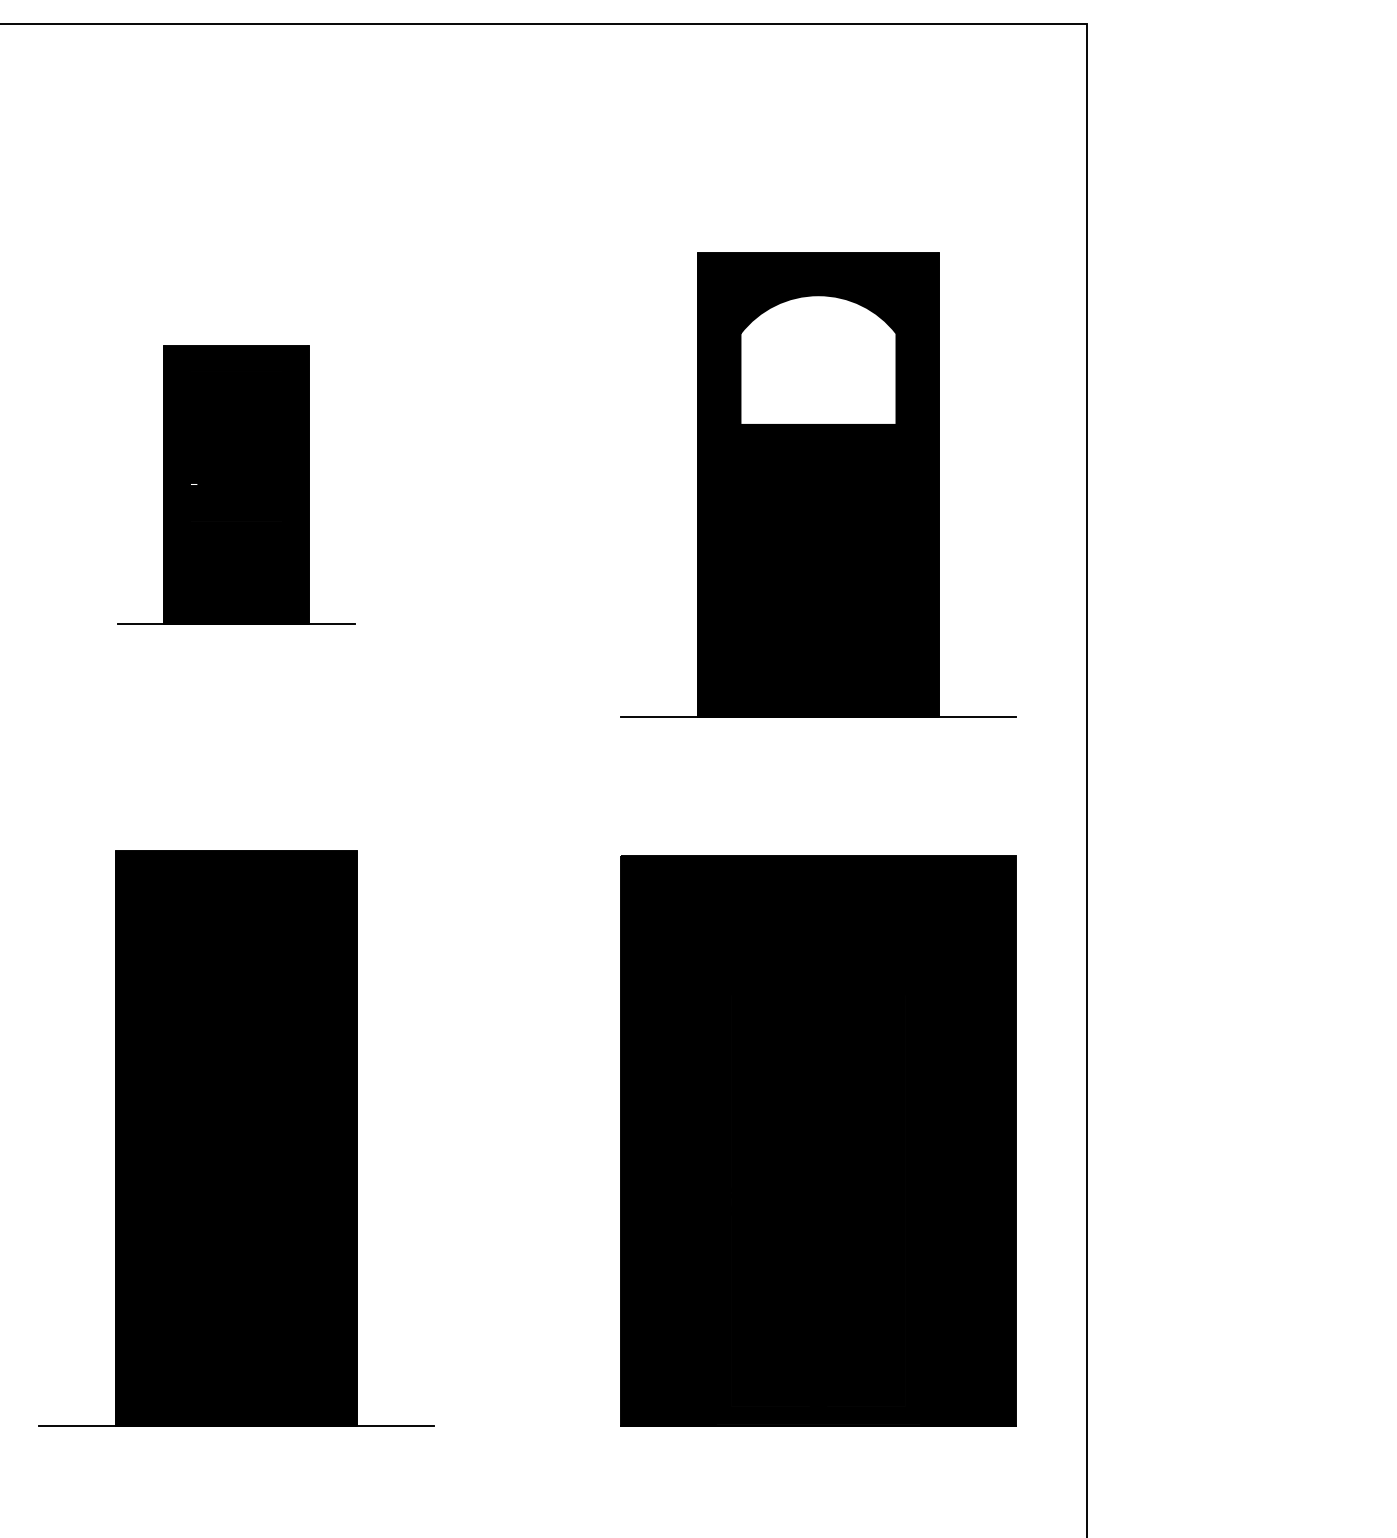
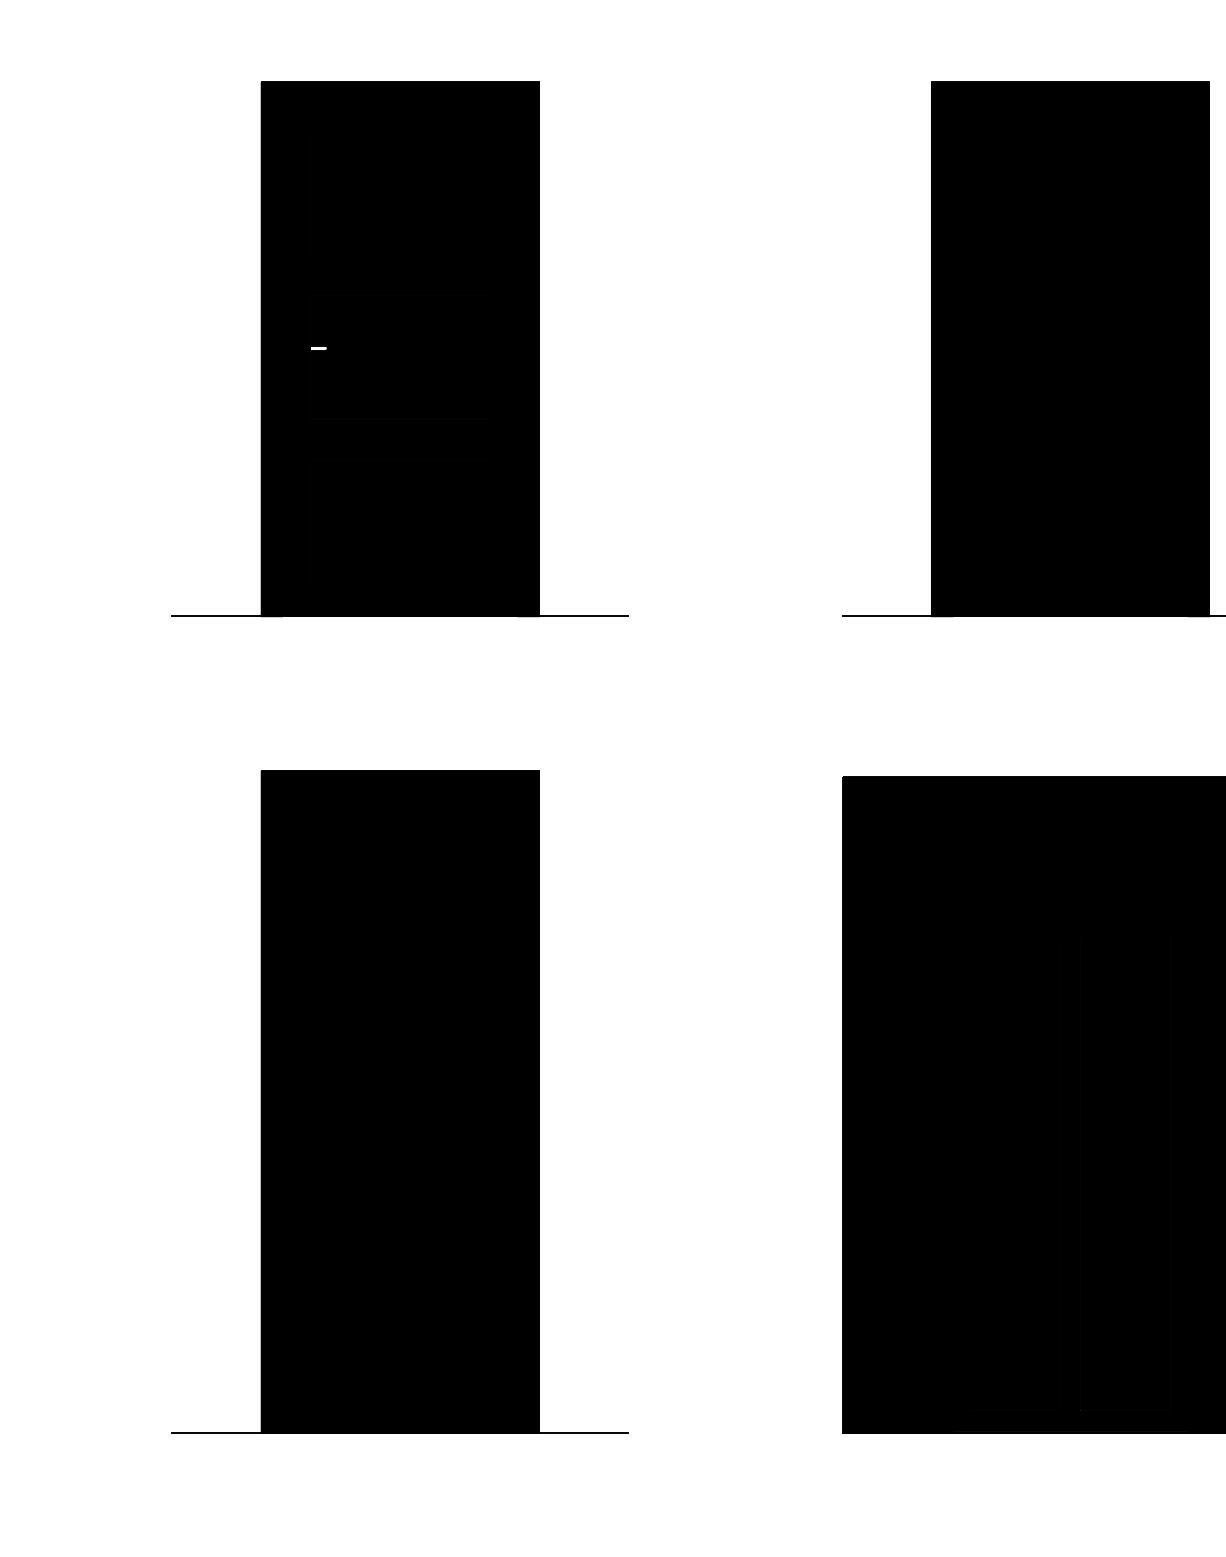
fill: (818, 359) -> (1070, 204), added
part: (236, 484) -> (400, 348), size x1.67

